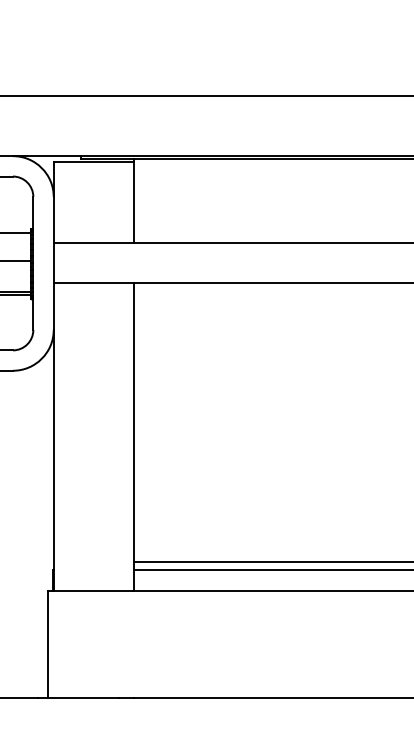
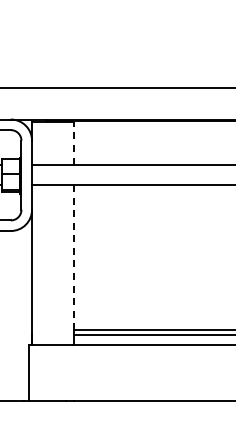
line: (133, 200) -> (73, 142), solid -> dashed
line: (133, 421) -> (73, 257), solid -> dashed

